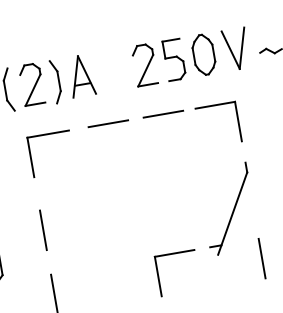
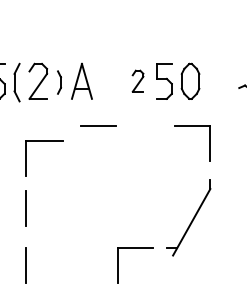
part: (236, 48) -> (219, 80), removed
part: (143, 64) -> (137, 80), size x0.6
part: (56, 81) -> (59, 82), size x0.6
line: (162, 114) -> (146, 126), removed
part: (47, 134) -> (44, 141), moved
line: (262, 257) -> (210, 264), removed

